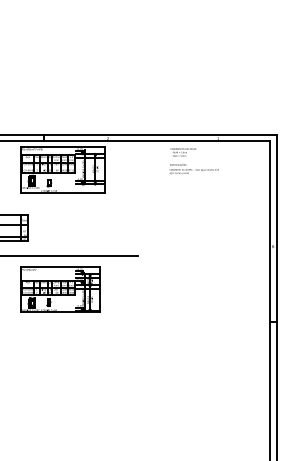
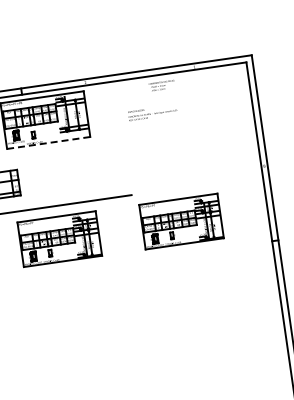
text: (193, 169) -> (152, 113), moved
line: (63, 192) -> (49, 142), solid -> dashed
part: (183, 289) -> (181, 221), added

